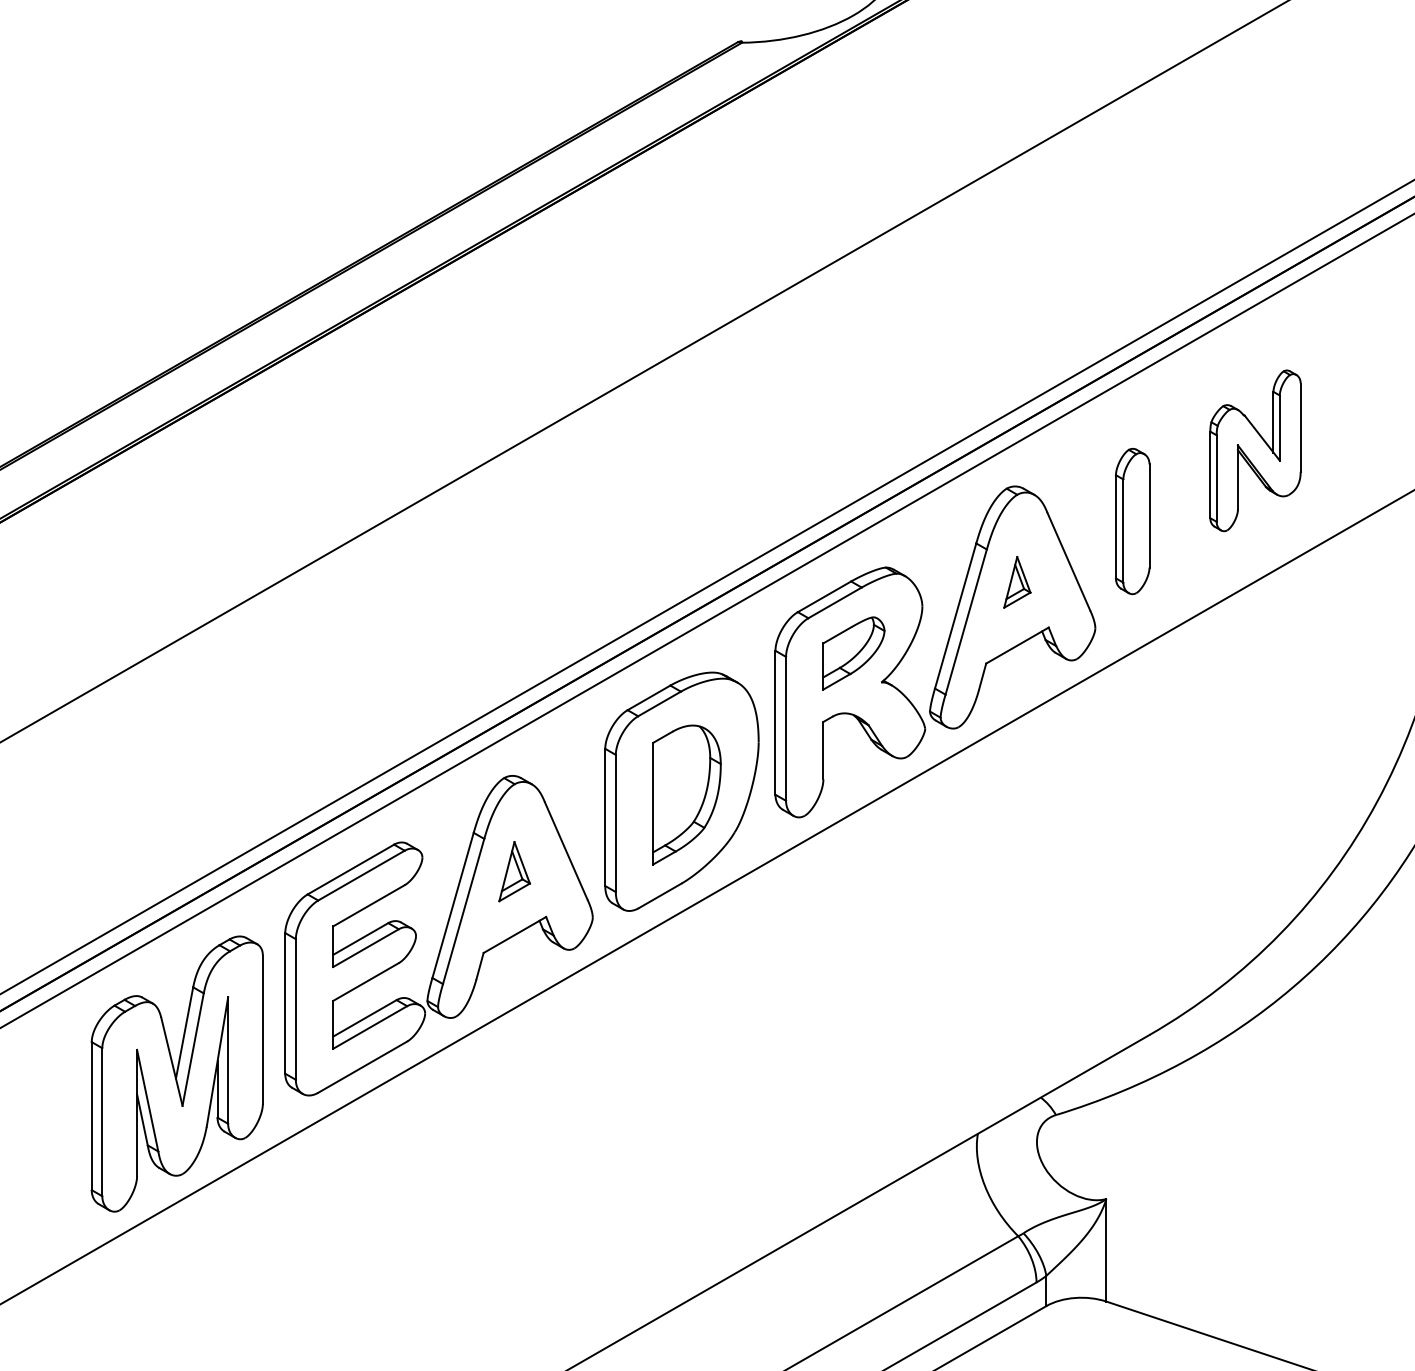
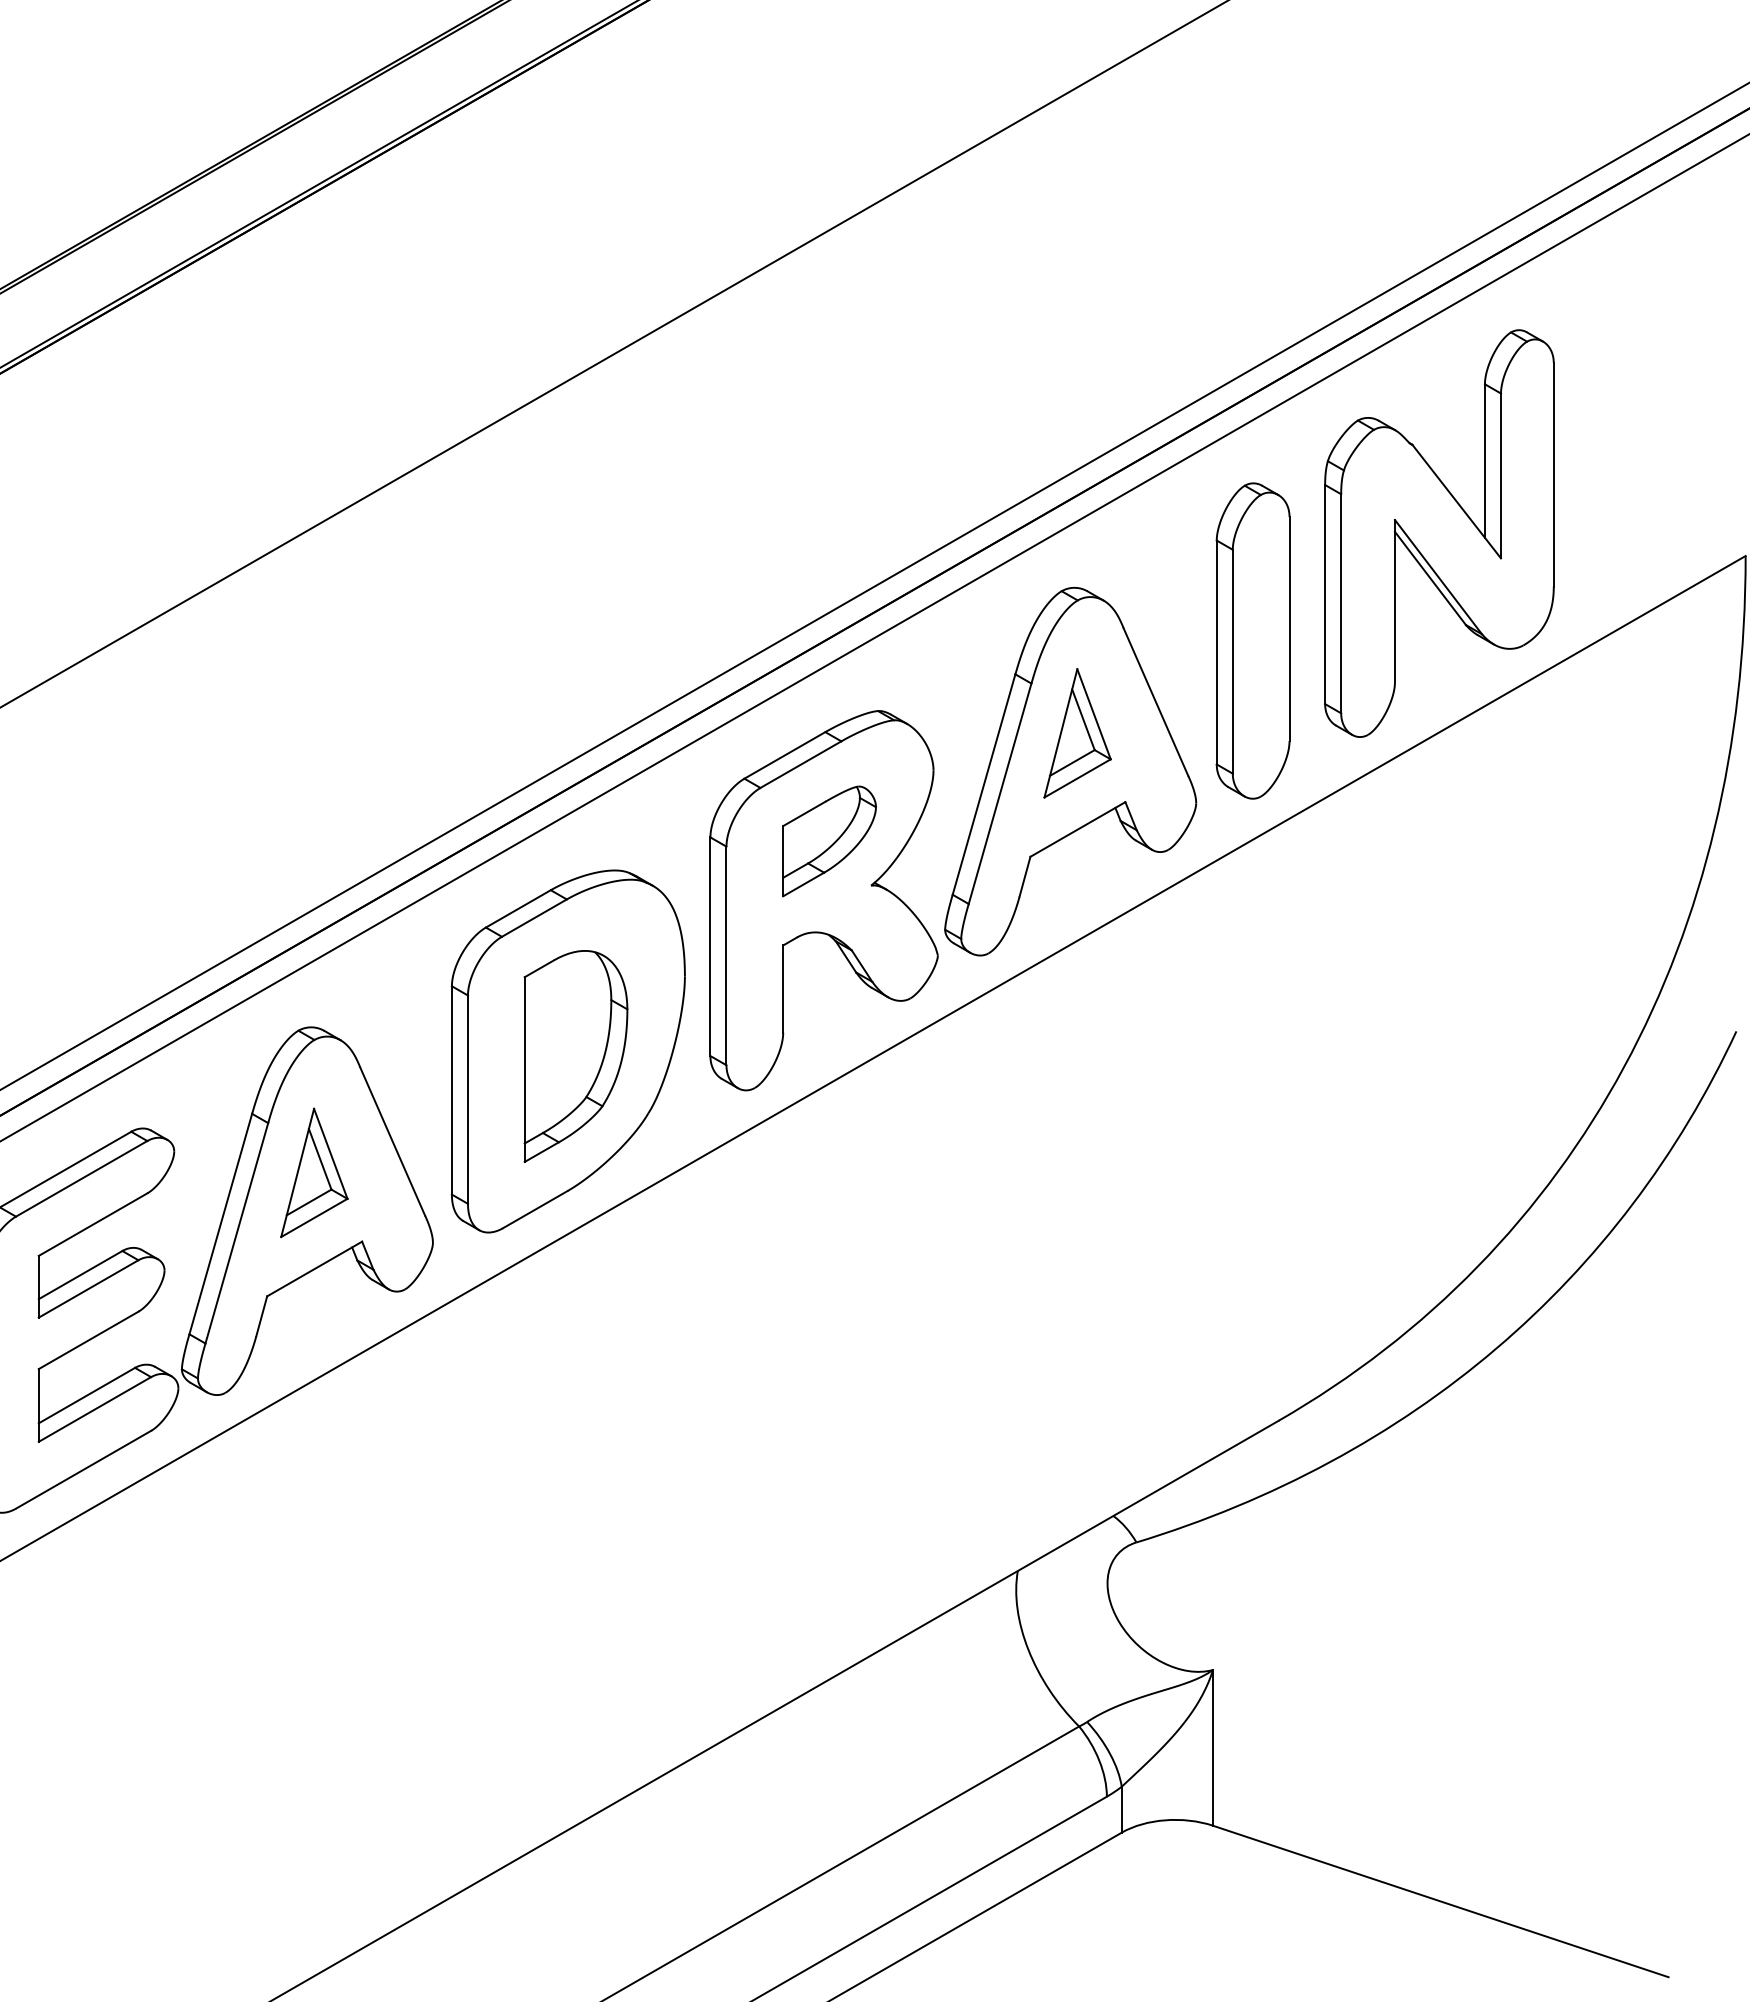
part: (1255, 450) -> (1439, 533), size x1.67
part: (1132, 521) -> (1252, 641), size x1.43
part: (1017, 582) -> (1077, 733), size x1.67
part: (514, 871) -> (314, 1172), size x1.43

